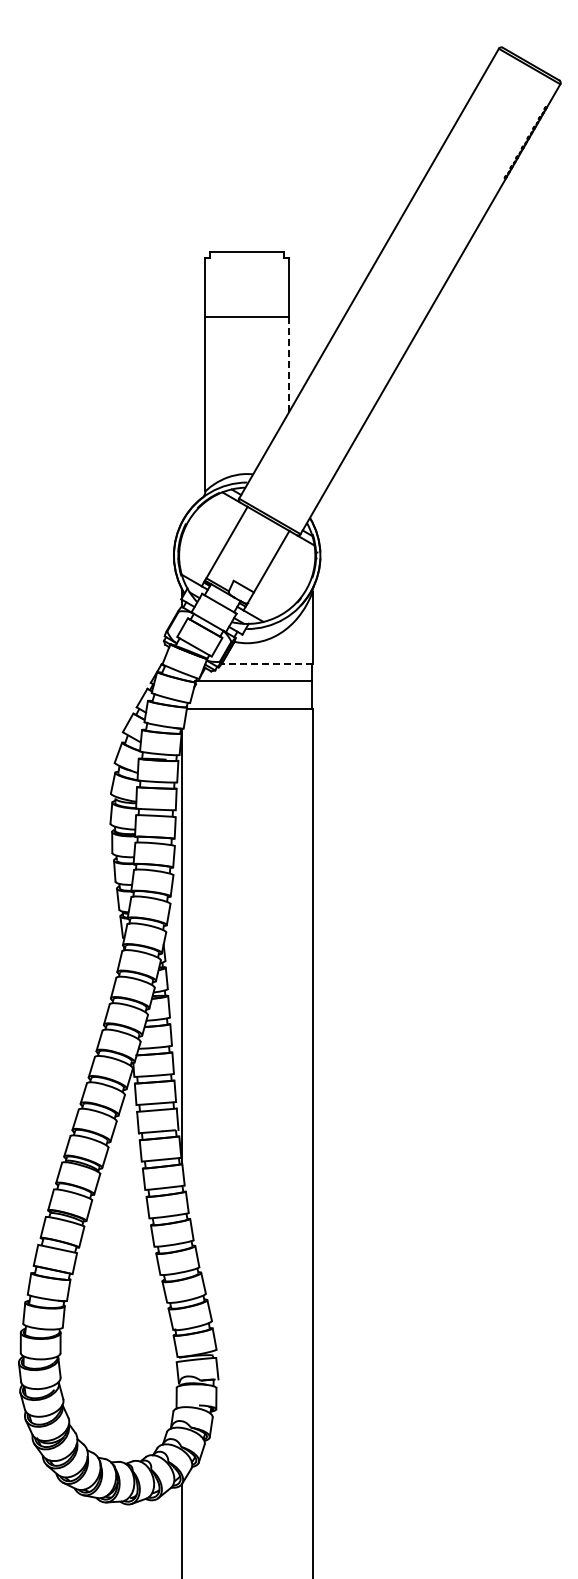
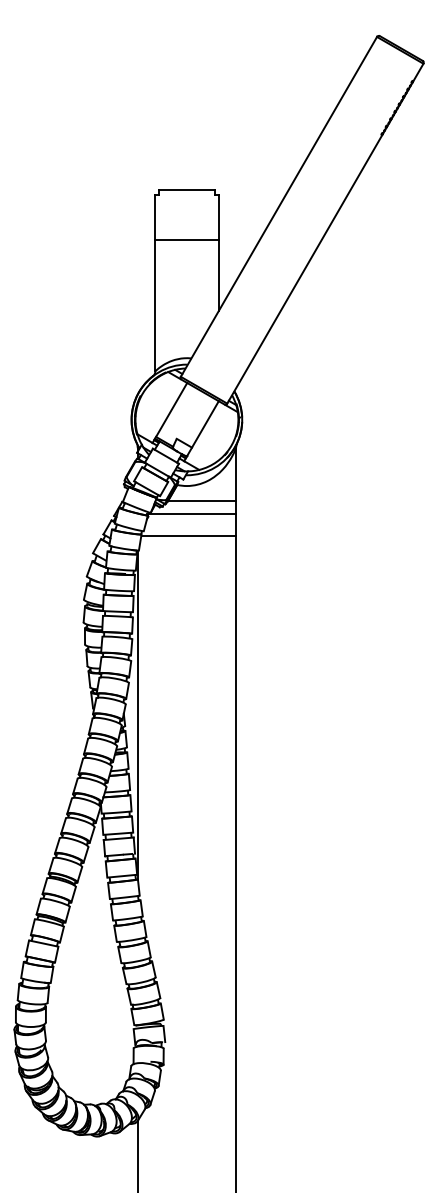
line: (289, 364) -> (218, 275), dashed -> solid
line: (266, 663) -> (201, 501), dashed -> solid

